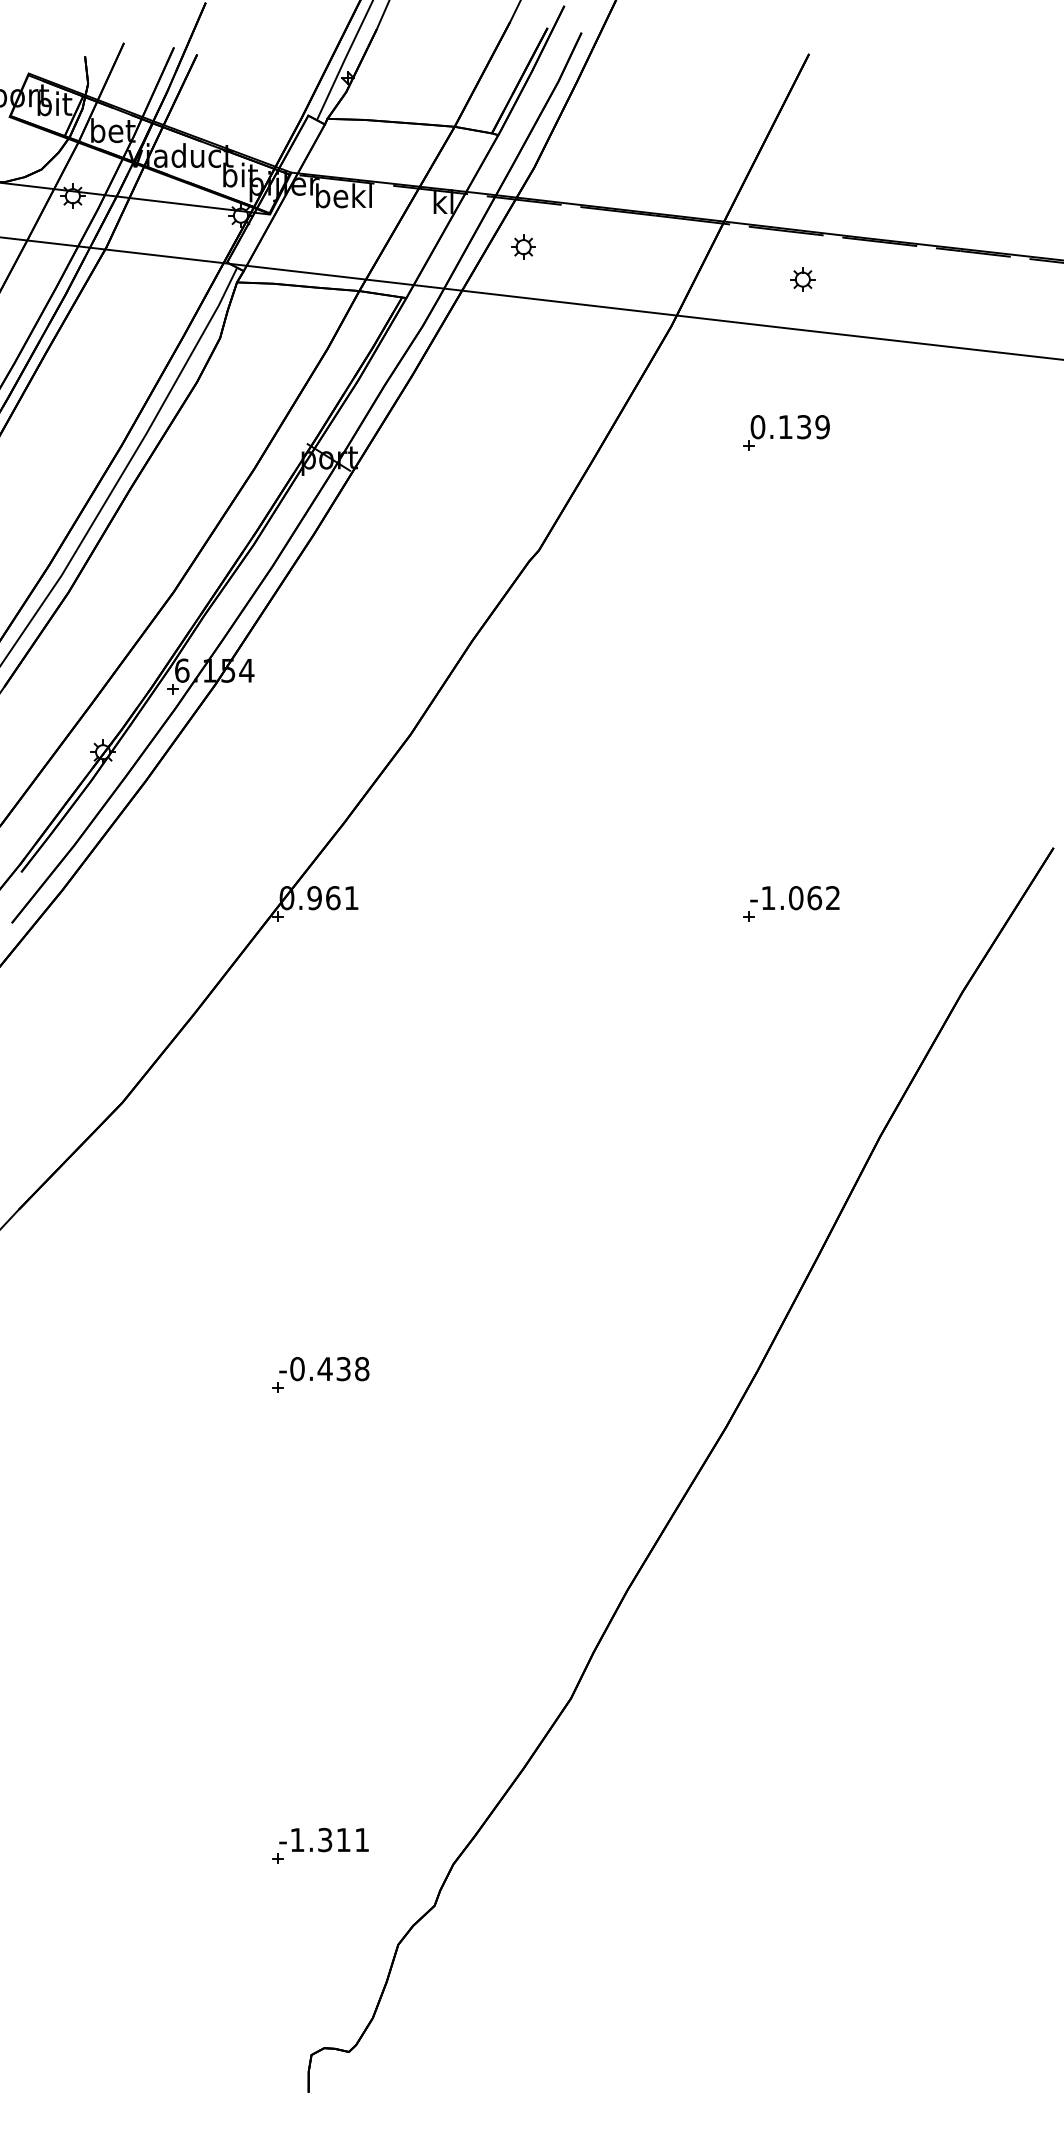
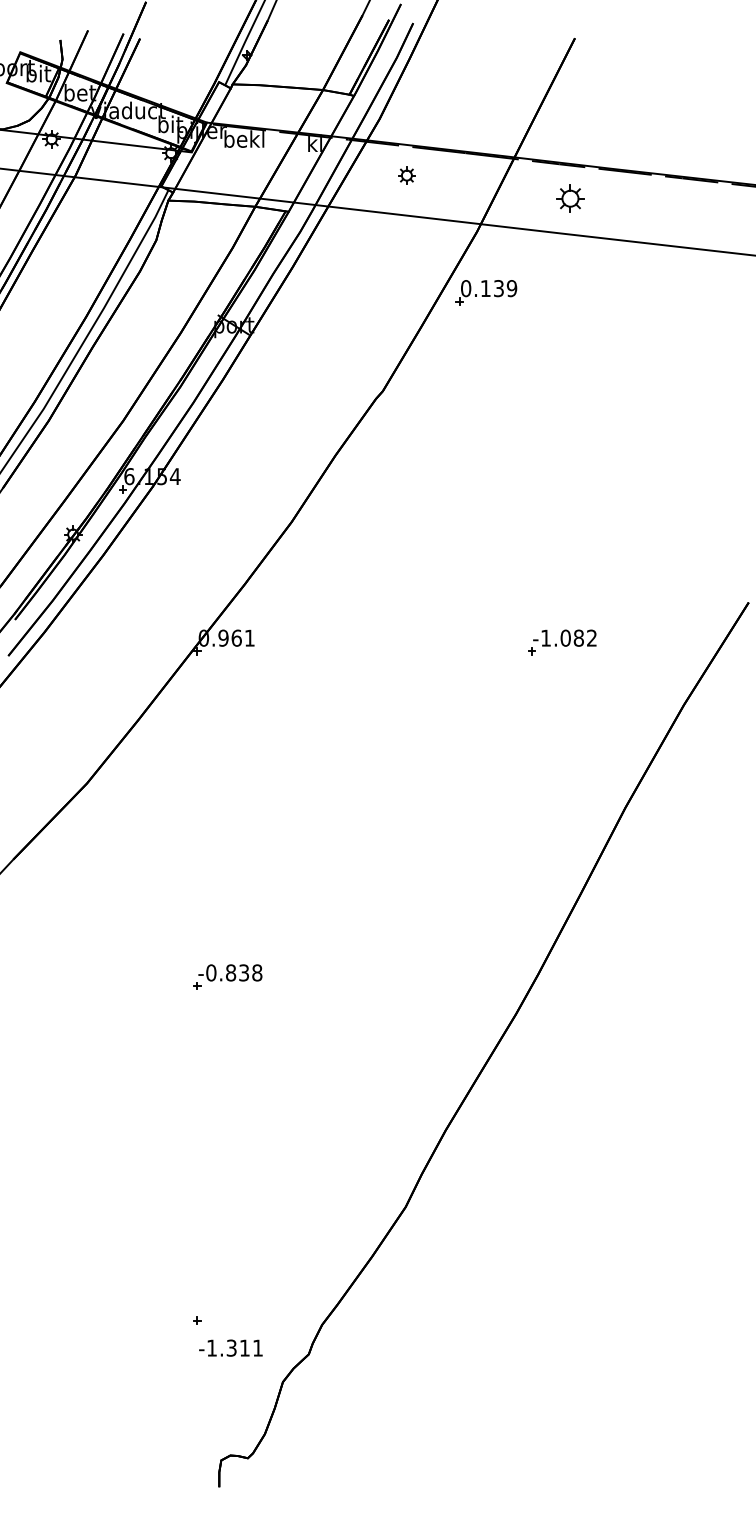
part: (523, 246) -> (406, 175), moved
part: (802, 279) -> (570, 198), size x1.6
part: (786, 432) -> (486, 292), moved
text: (814, 898) -> (578, 638), -1.062 -> -1.082
text: (324, 1369) -> (230, 973), -0.438 -> -0.838
text: (323, 1839) -> (230, 1347), moved

